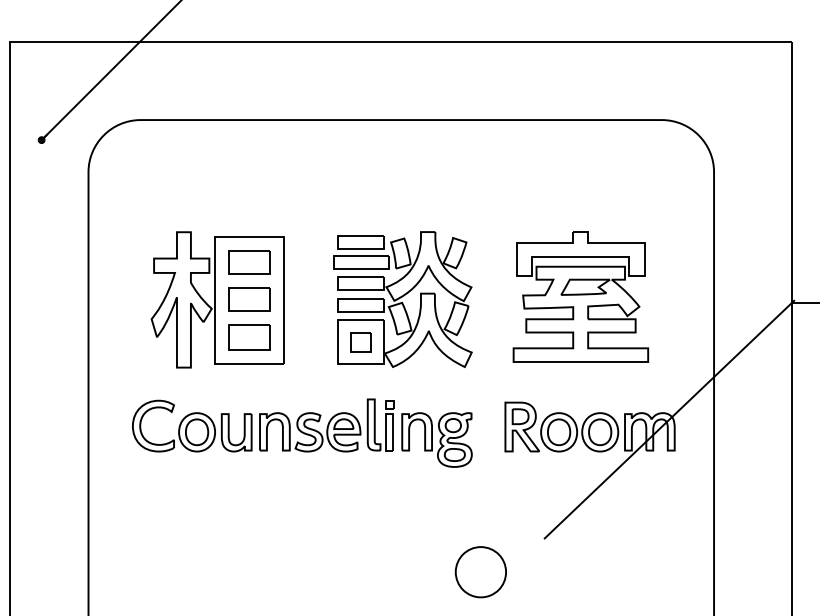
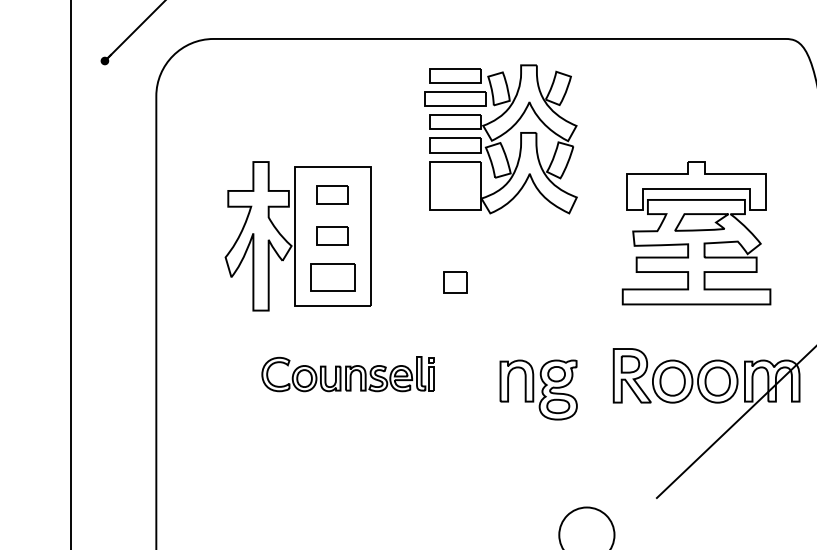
part: (249, 262) -> (332, 195), size x0.7
part: (249, 299) -> (332, 235), size x0.7
part: (402, 299) -> (500, 139), moved
part: (263, 425) -> (348, 374), size x0.6

